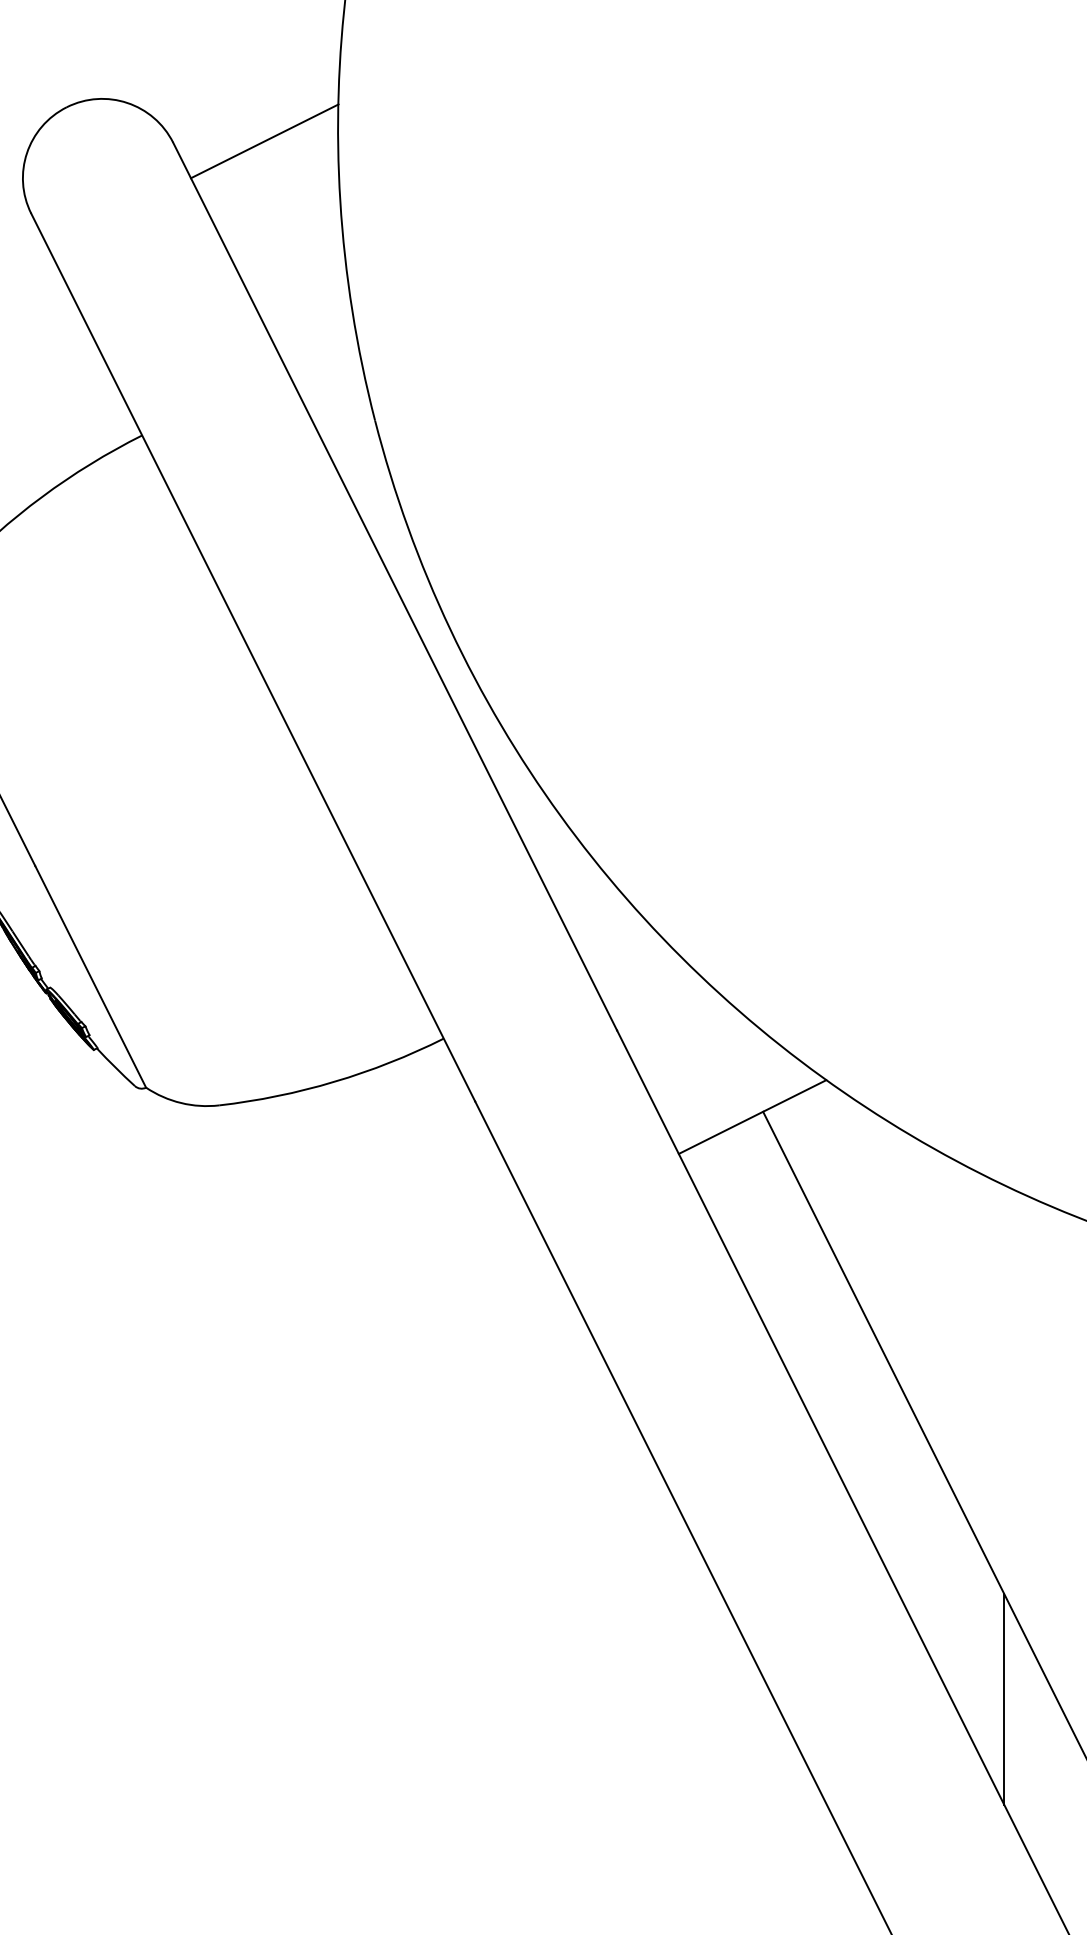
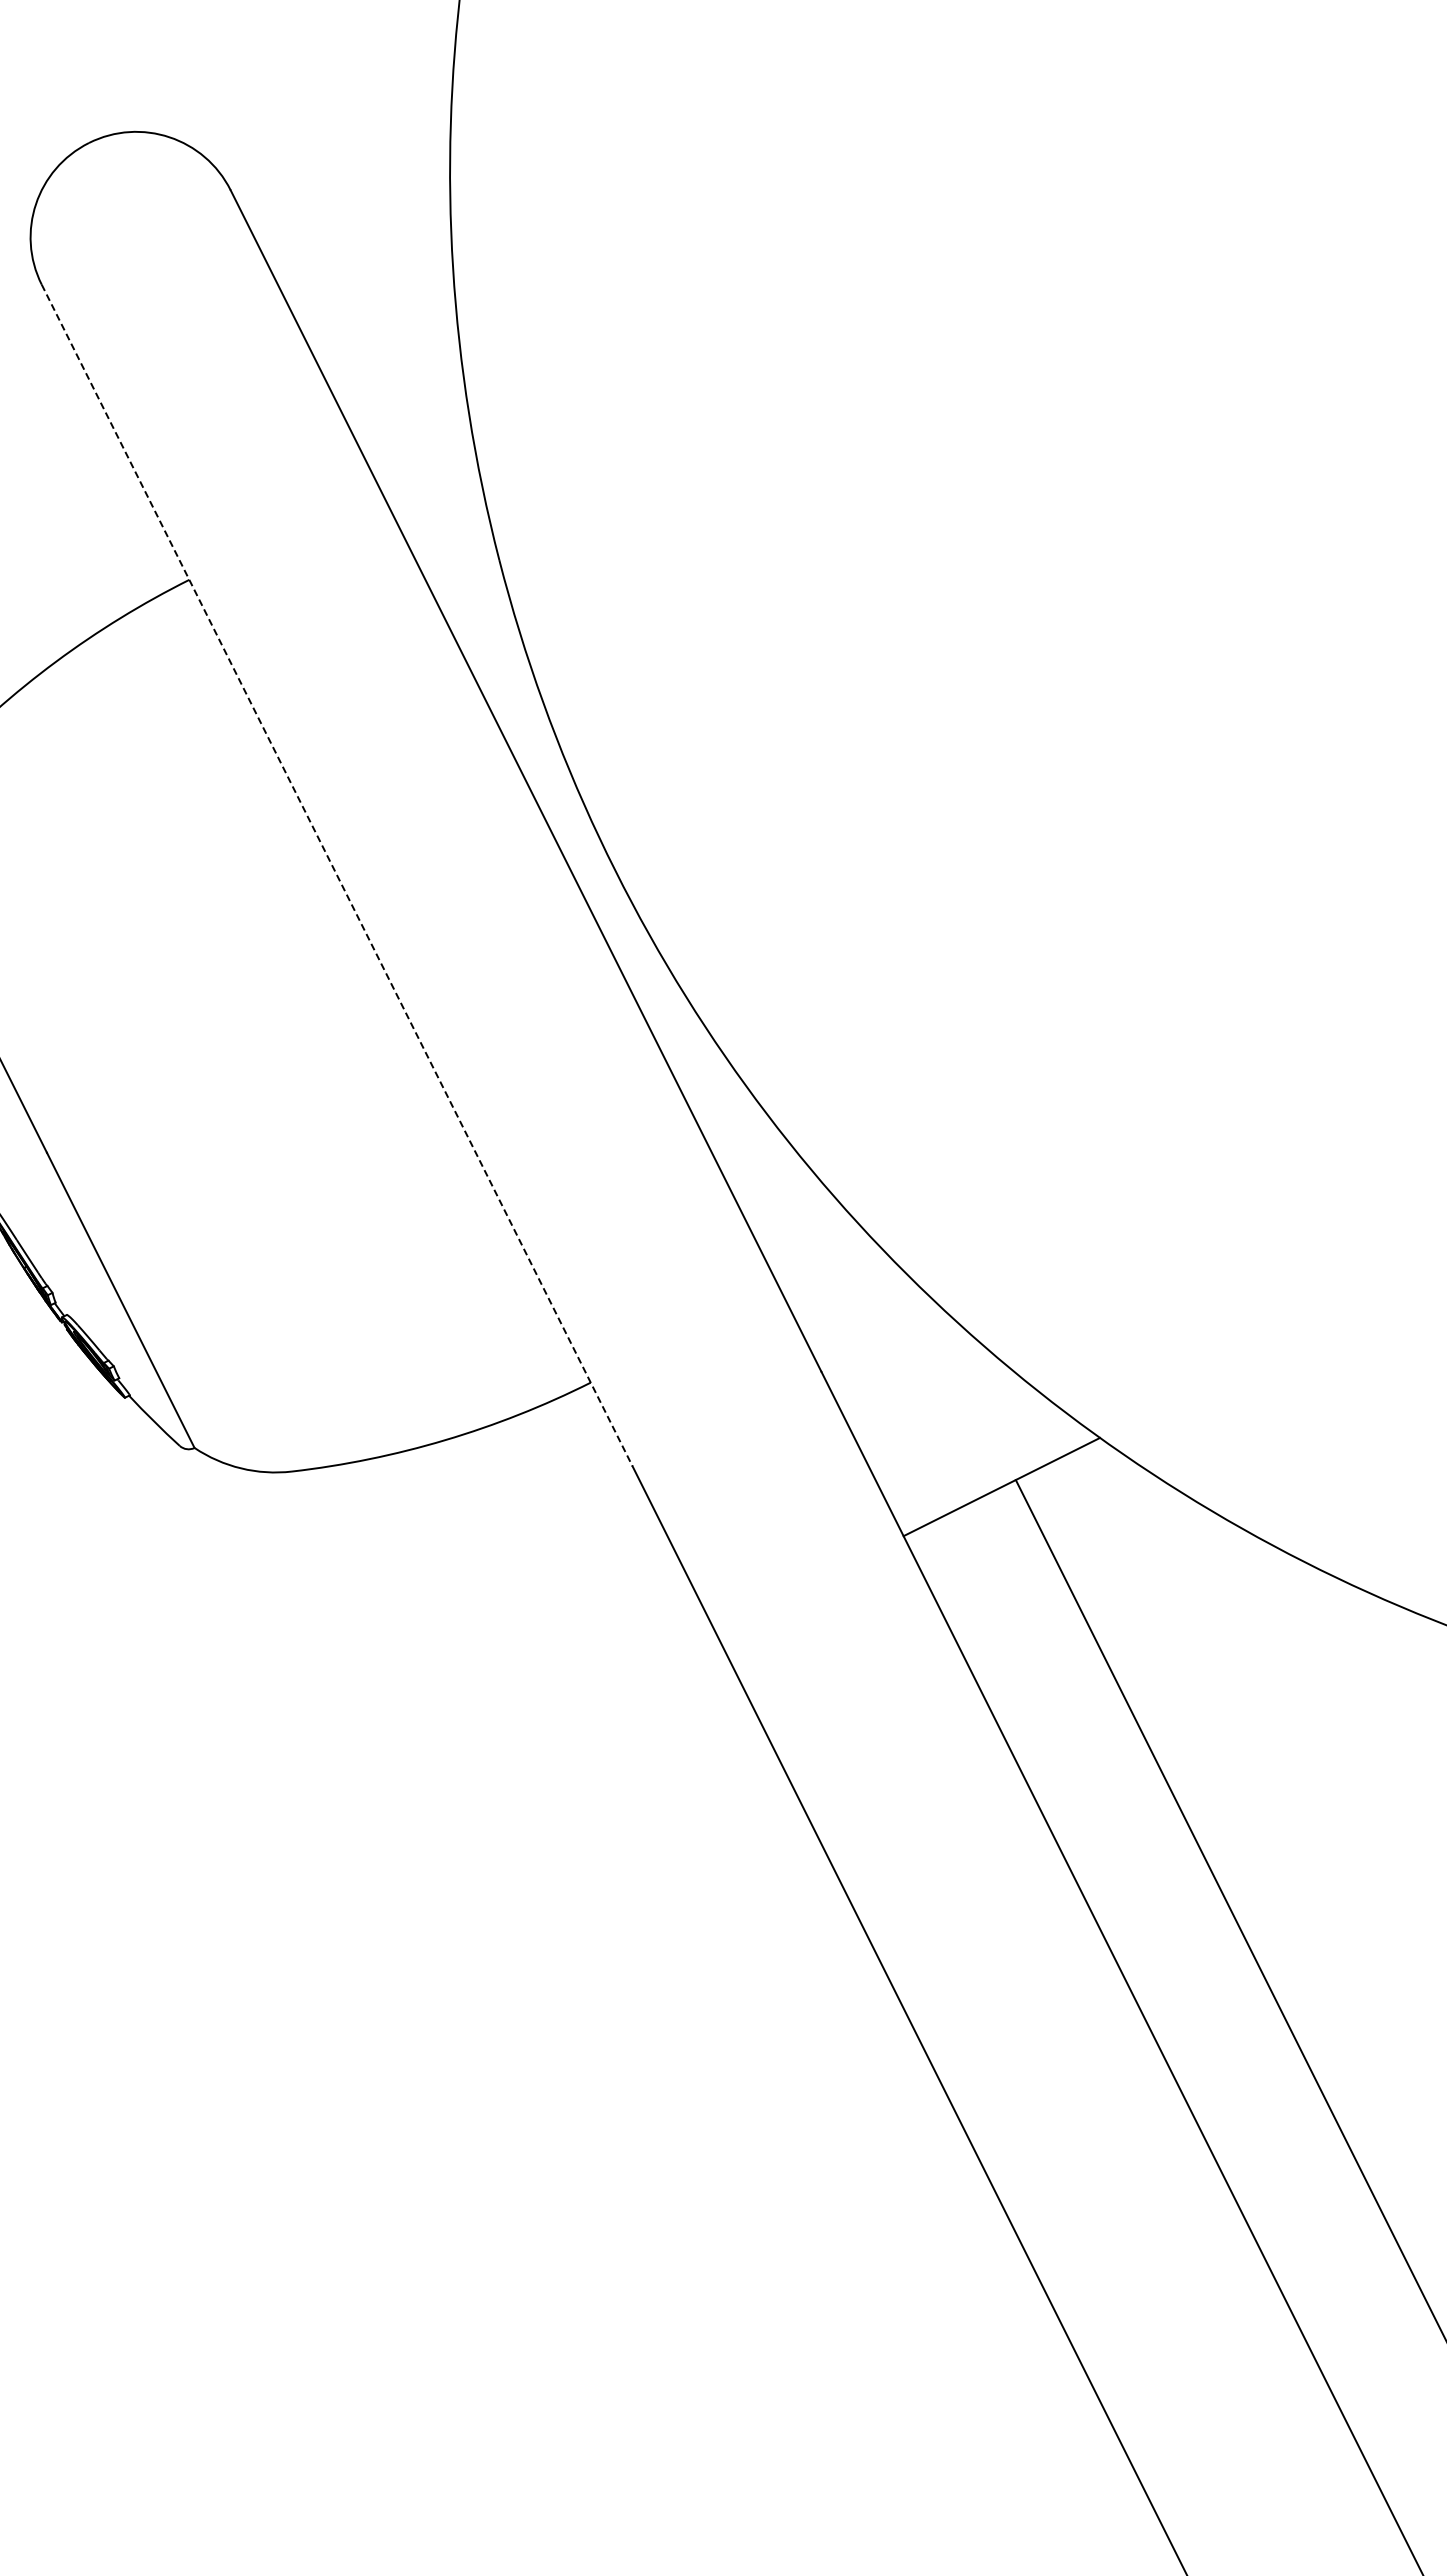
line: (264, 141) -> (352, 188), removed
line: (253, 657) -> (337, 875), solid -> dashed
line: (1004, 1699) -> (1336, 2262), removed

